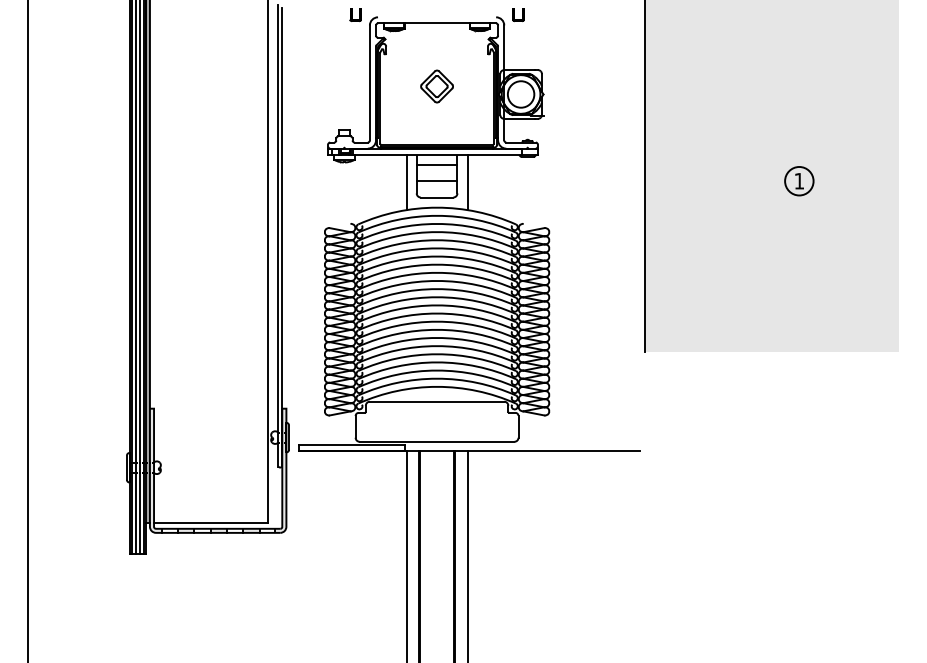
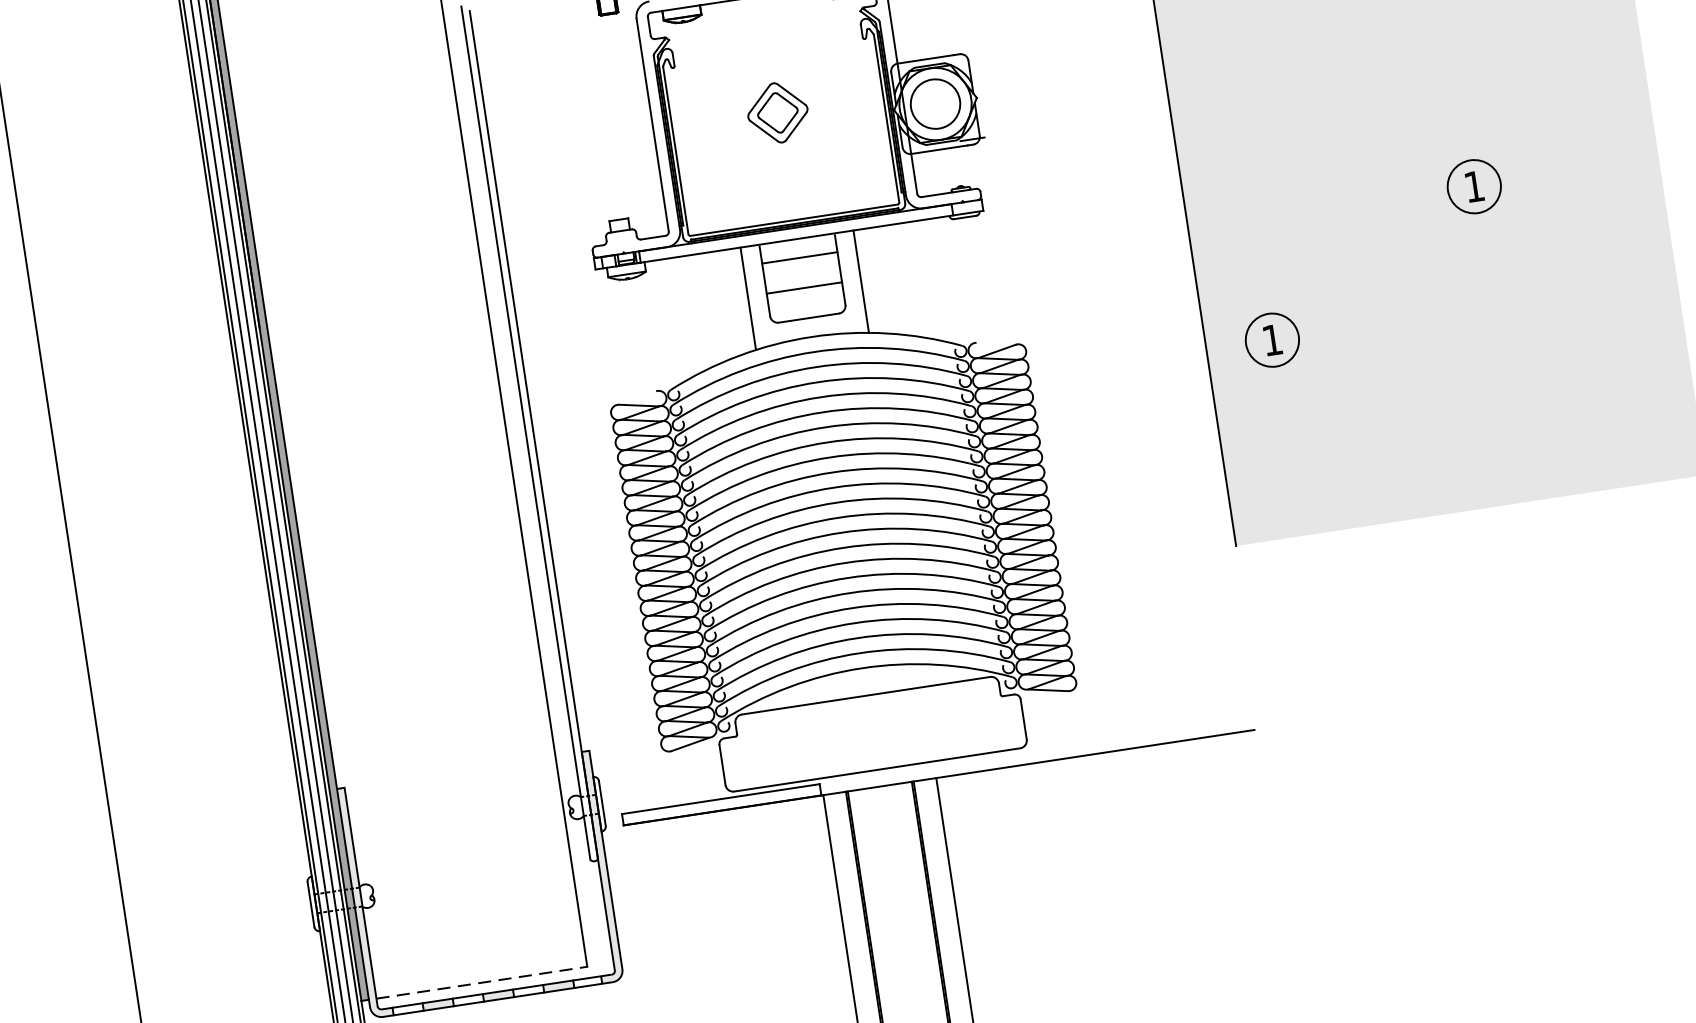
part: (680, 246) -> (1272, 340), added
line: (211, 522) -> (482, 982), solid -> dashed

